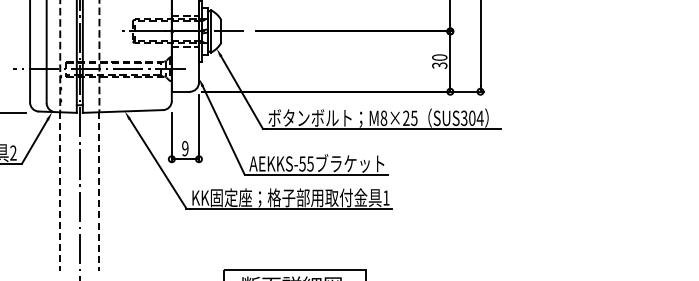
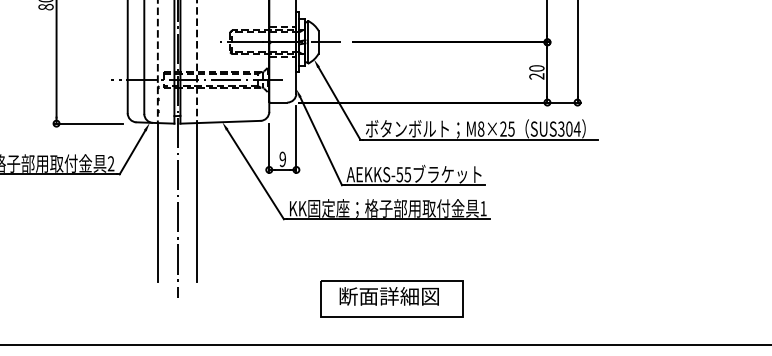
text: (440, 65) -> (537, 76), 30 -> 20
line: (59, 191) -> (157, 202), dashed -> solid
line: (99, 191) -> (197, 202), dashed -> solid

